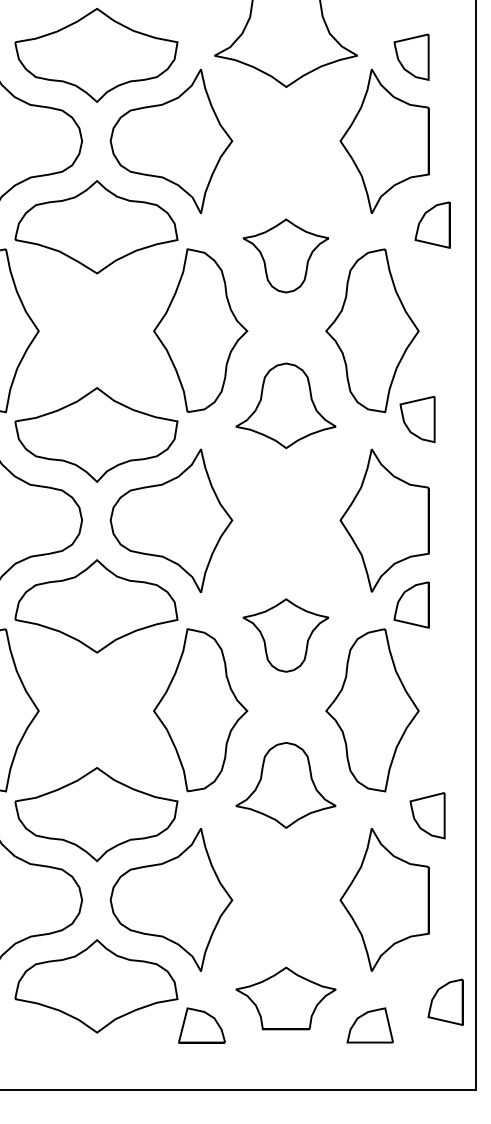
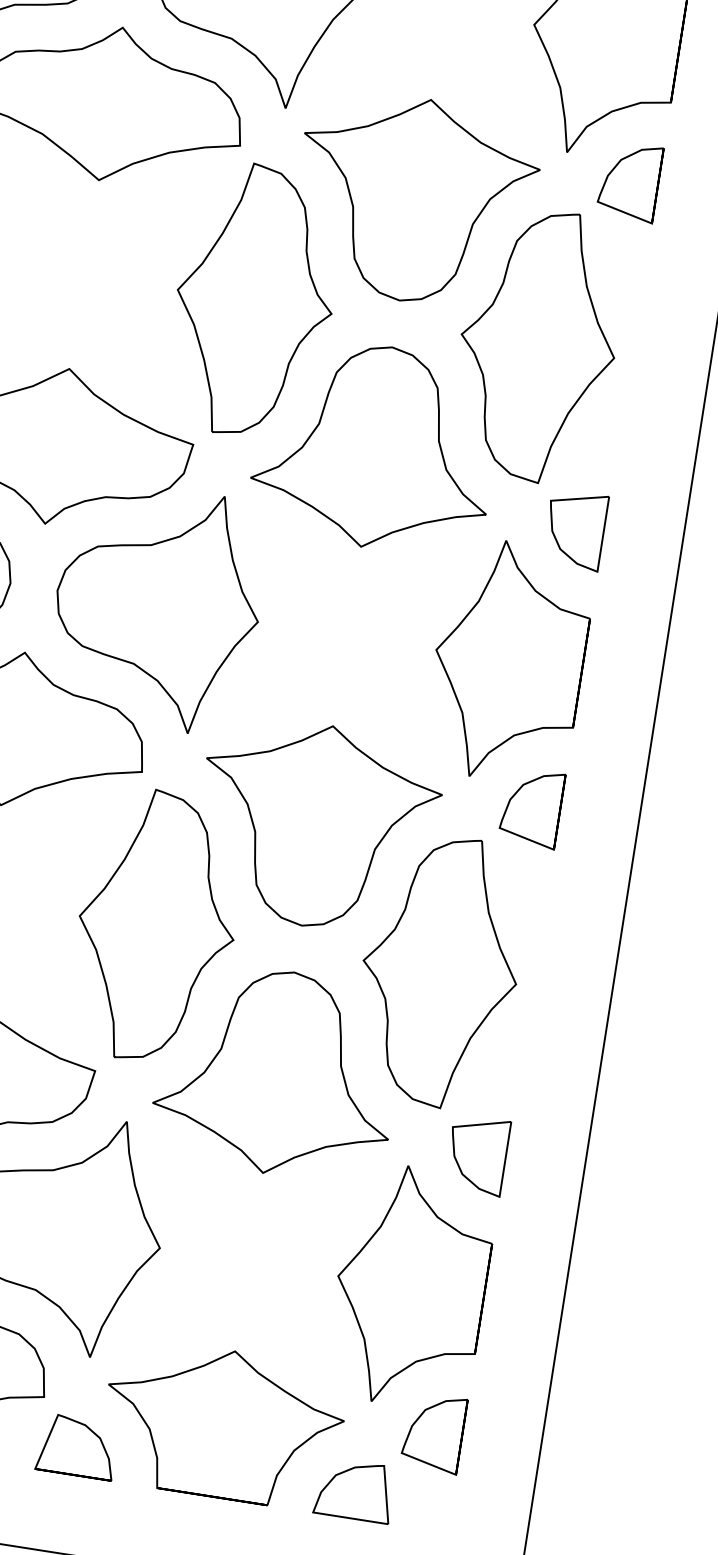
part: (432, 224) -> (629, 180), moved
part: (285, 255) -> (414, 199), size x1.67
part: (285, 405) -> (375, 446), size x1.43
part: (417, 419) -> (575, 530), moved
part: (285, 635) -> (315, 825), size x1.67
part: (285, 785) -> (277, 1072), size x1.43
part: (427, 815) -> (477, 1154), moved
part: (285, 998) -> (222, 1423), size x1.43
part: (445, 1001) -> (433, 1431), moved

